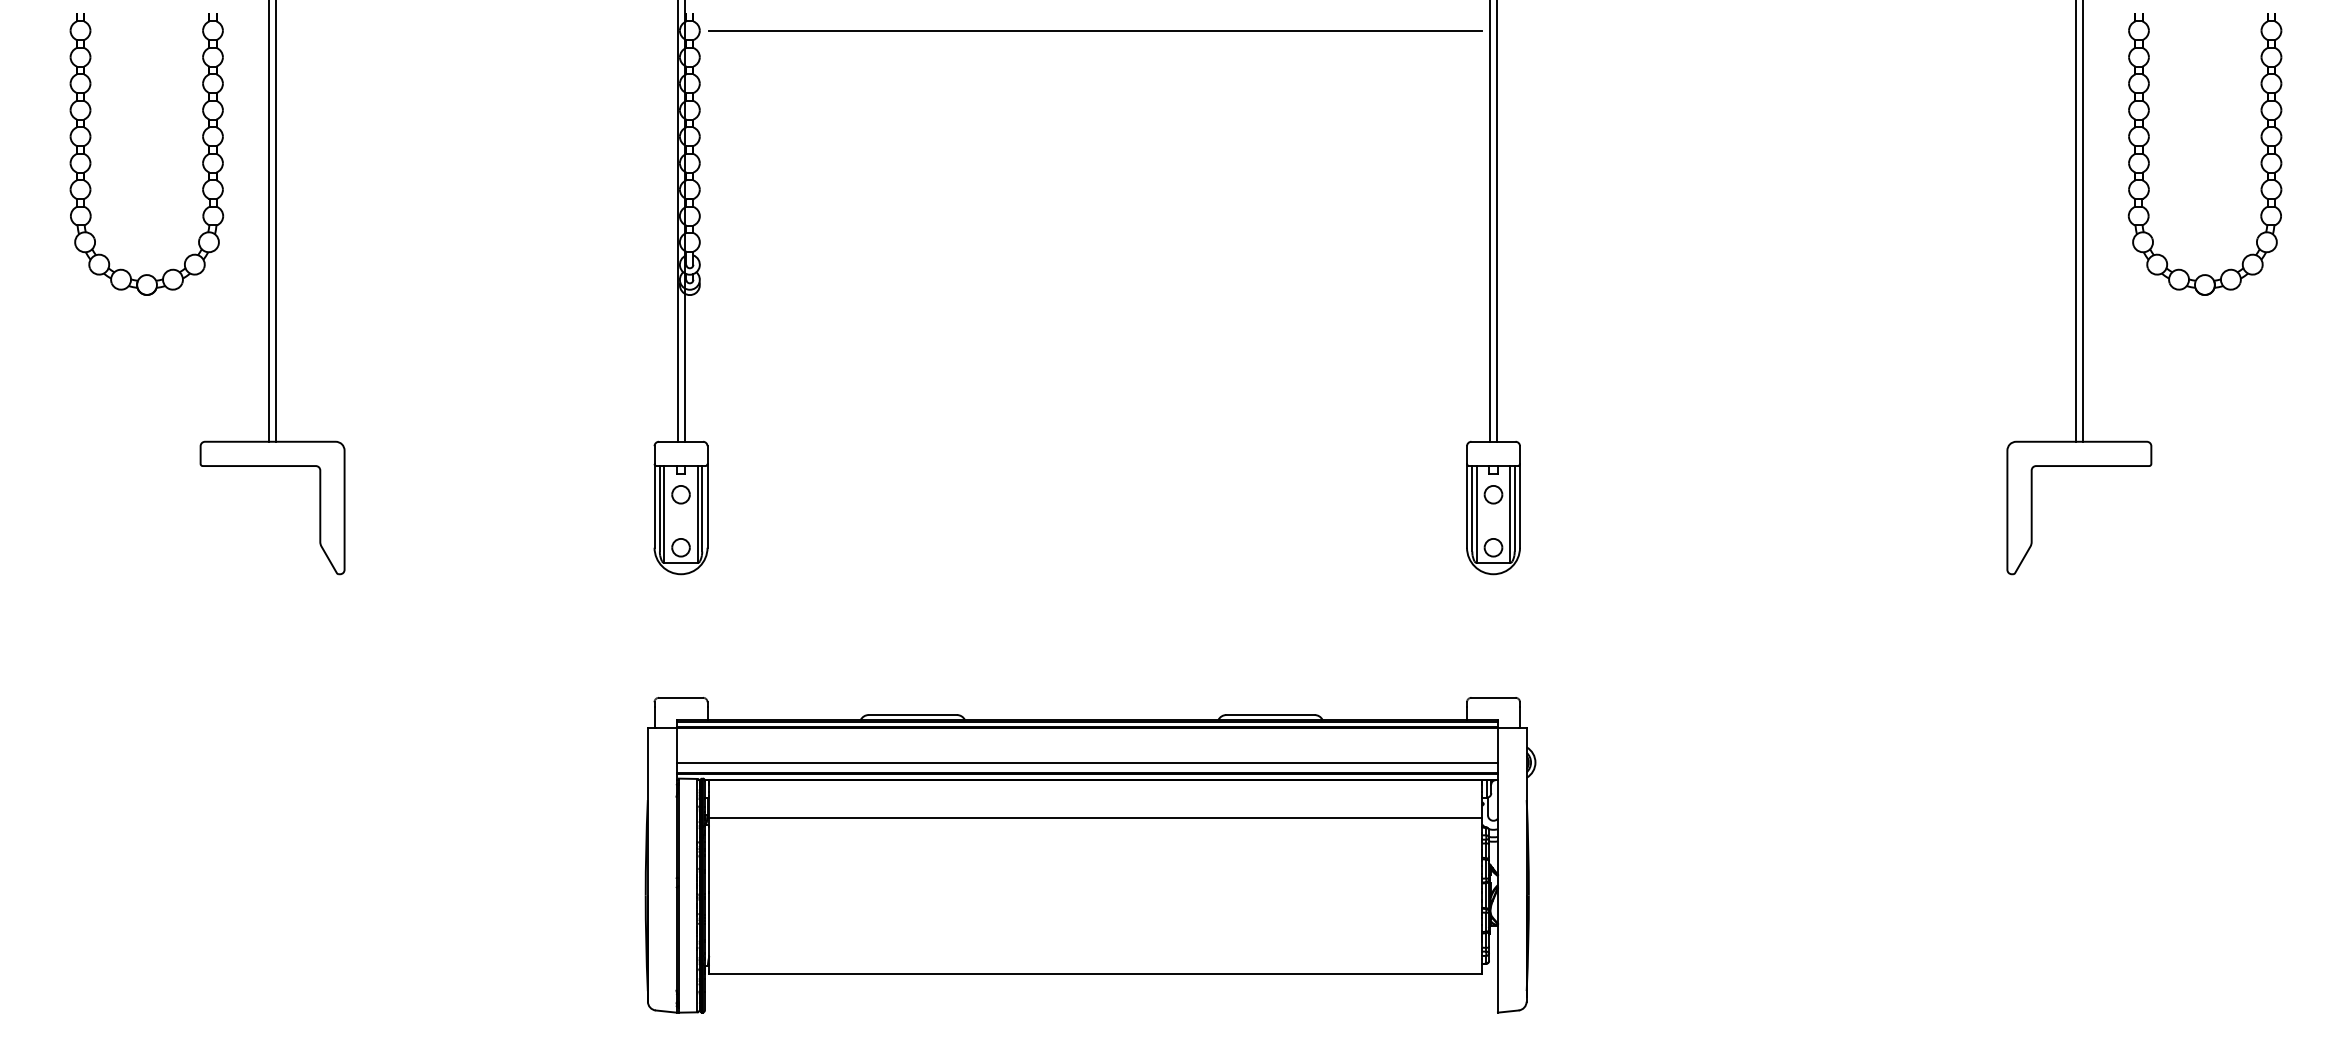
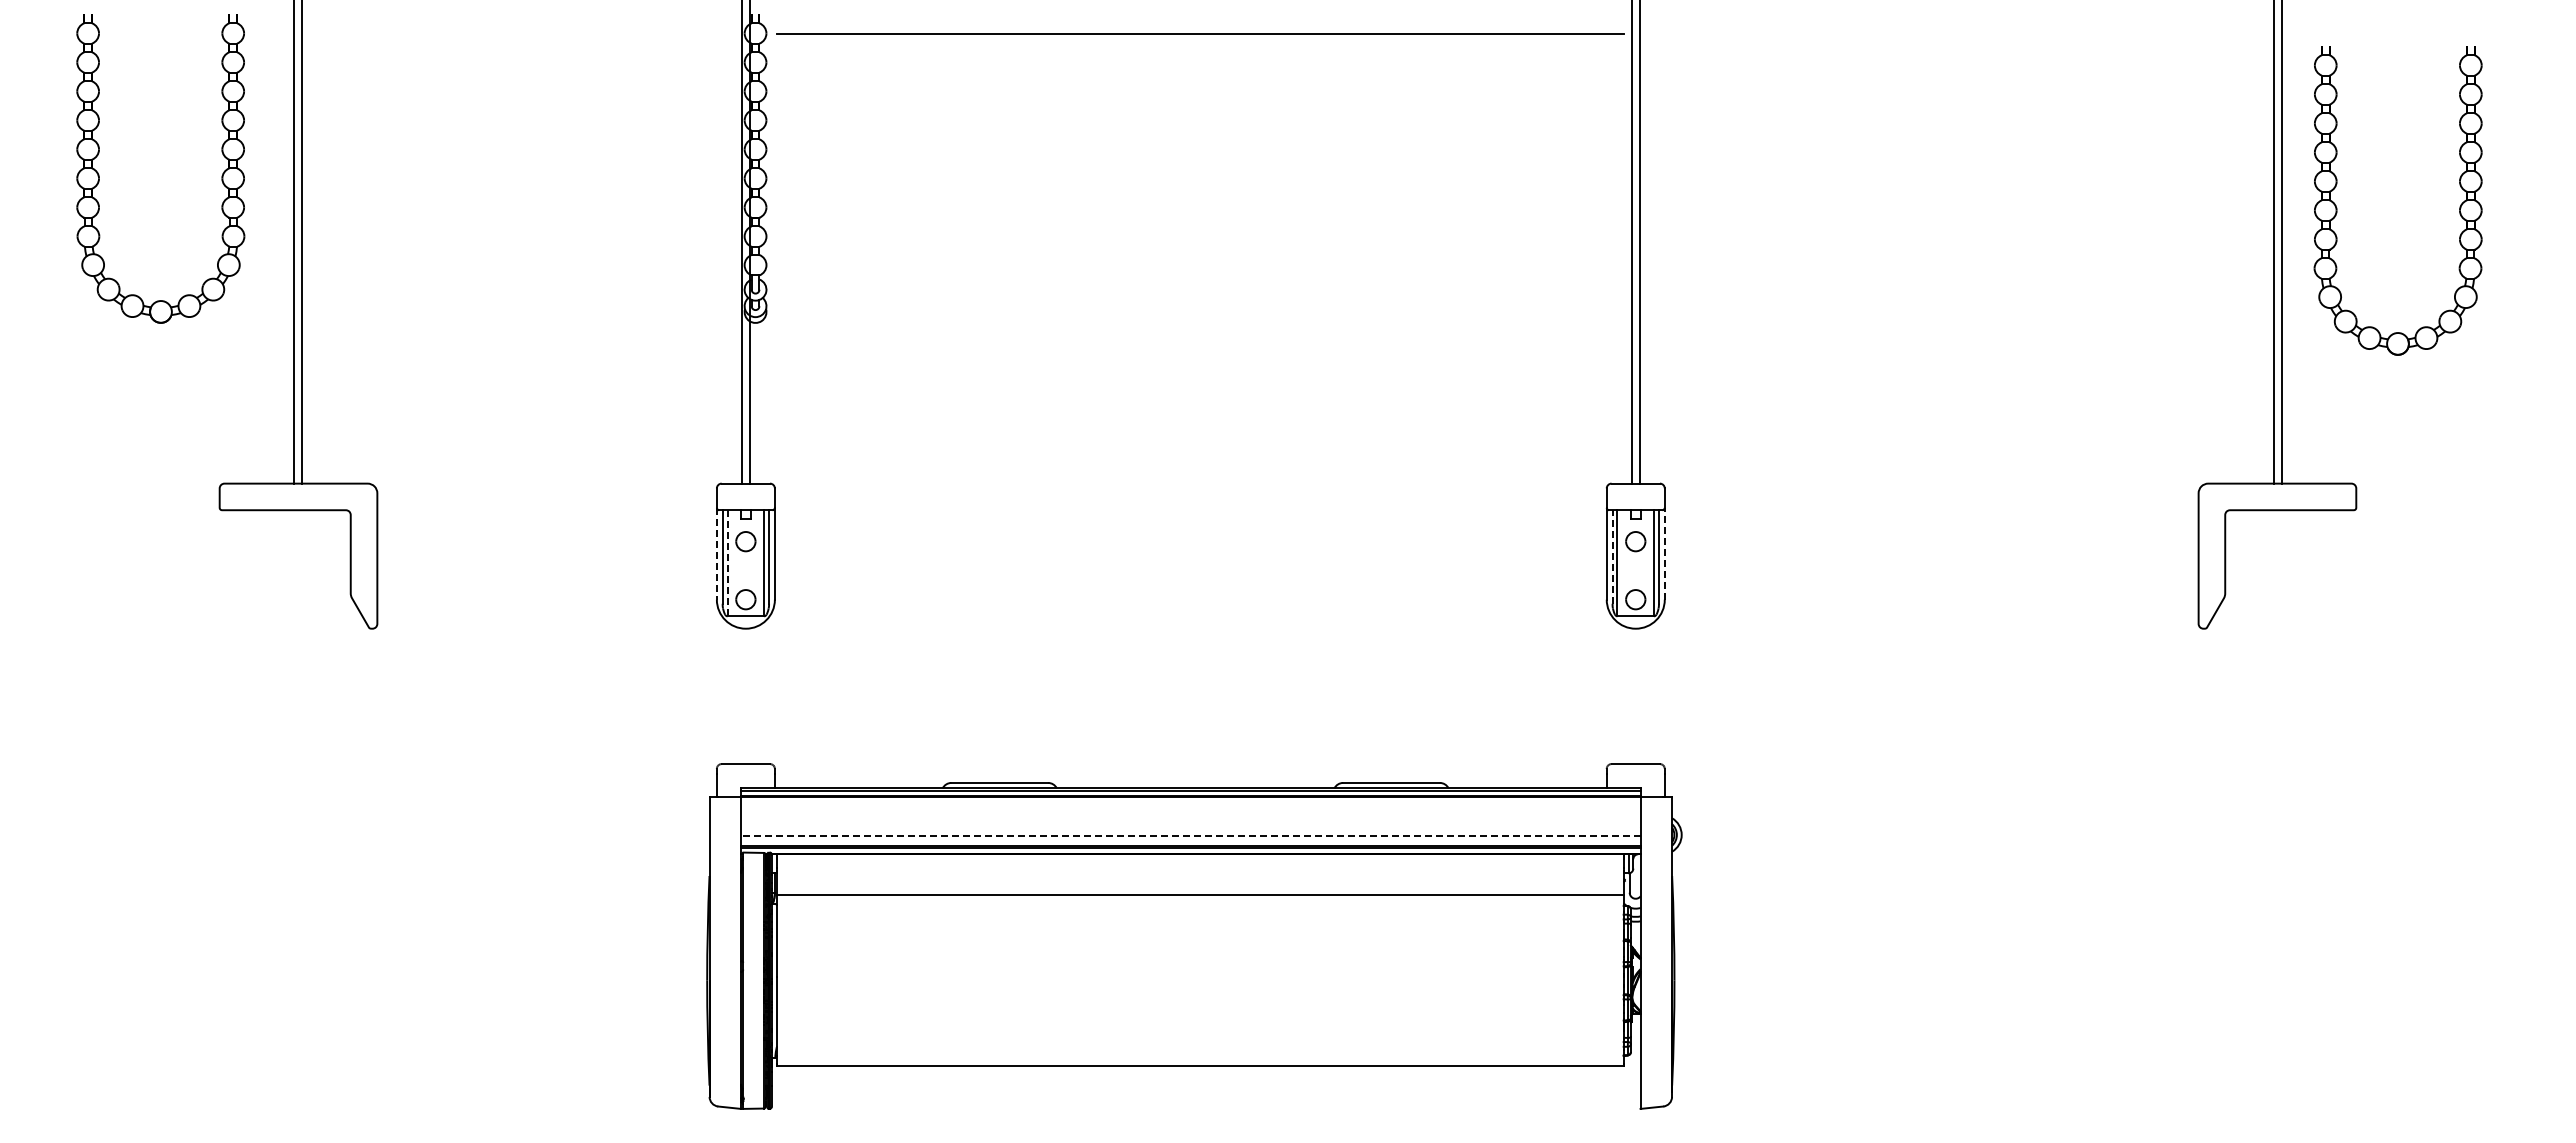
part: (2149, 160) -> (2337, 207), moved
line: (654, 505) -> (716, 553), solid -> dashed
line: (1519, 505) -> (1664, 553), solid -> dashed
line: (1472, 509) -> (1612, 557), solid -> dashed
line: (664, 514) -> (727, 563), solid -> dashed
line: (1086, 763) -> (1190, 835), solid -> dashed

